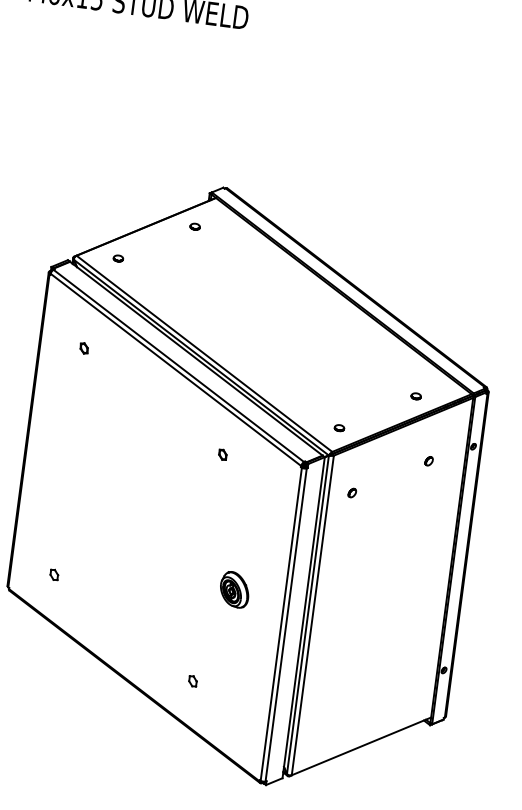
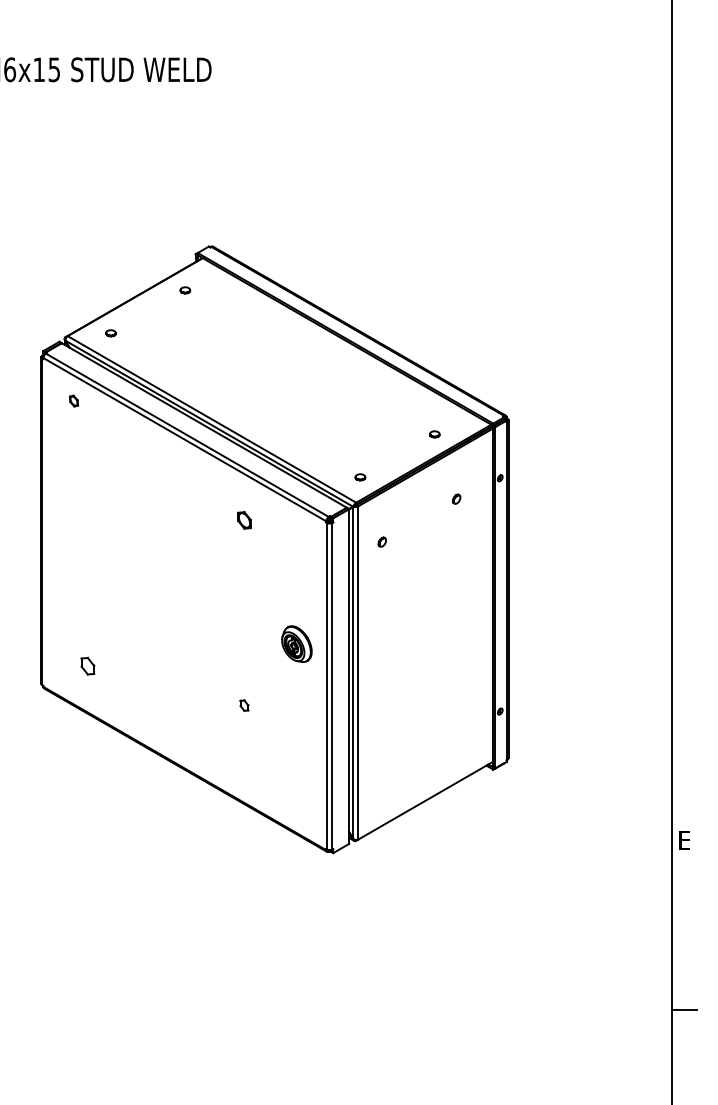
part: (83, 347) -> (73, 400), moved
part: (222, 454) -> (244, 520), size x1.6
part: (53, 575) -> (87, 666), size x1.6
part: (234, 589) -> (296, 643), moved
part: (193, 681) -> (244, 705), moved

